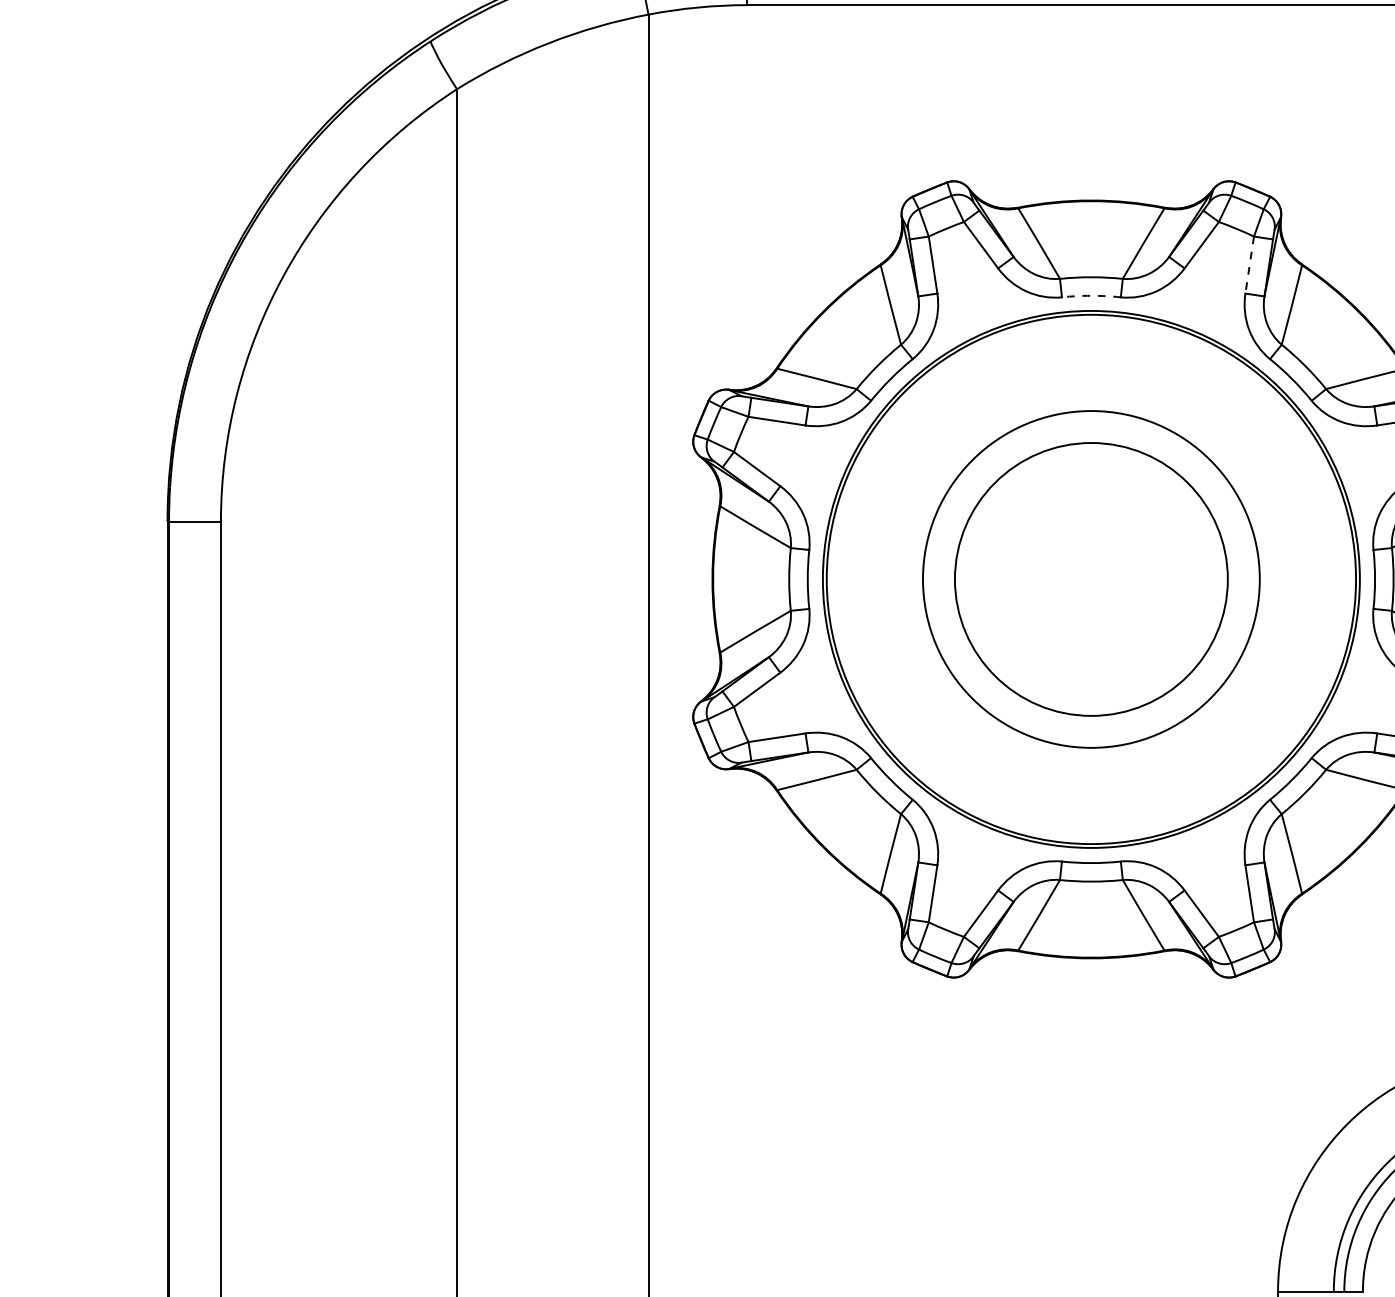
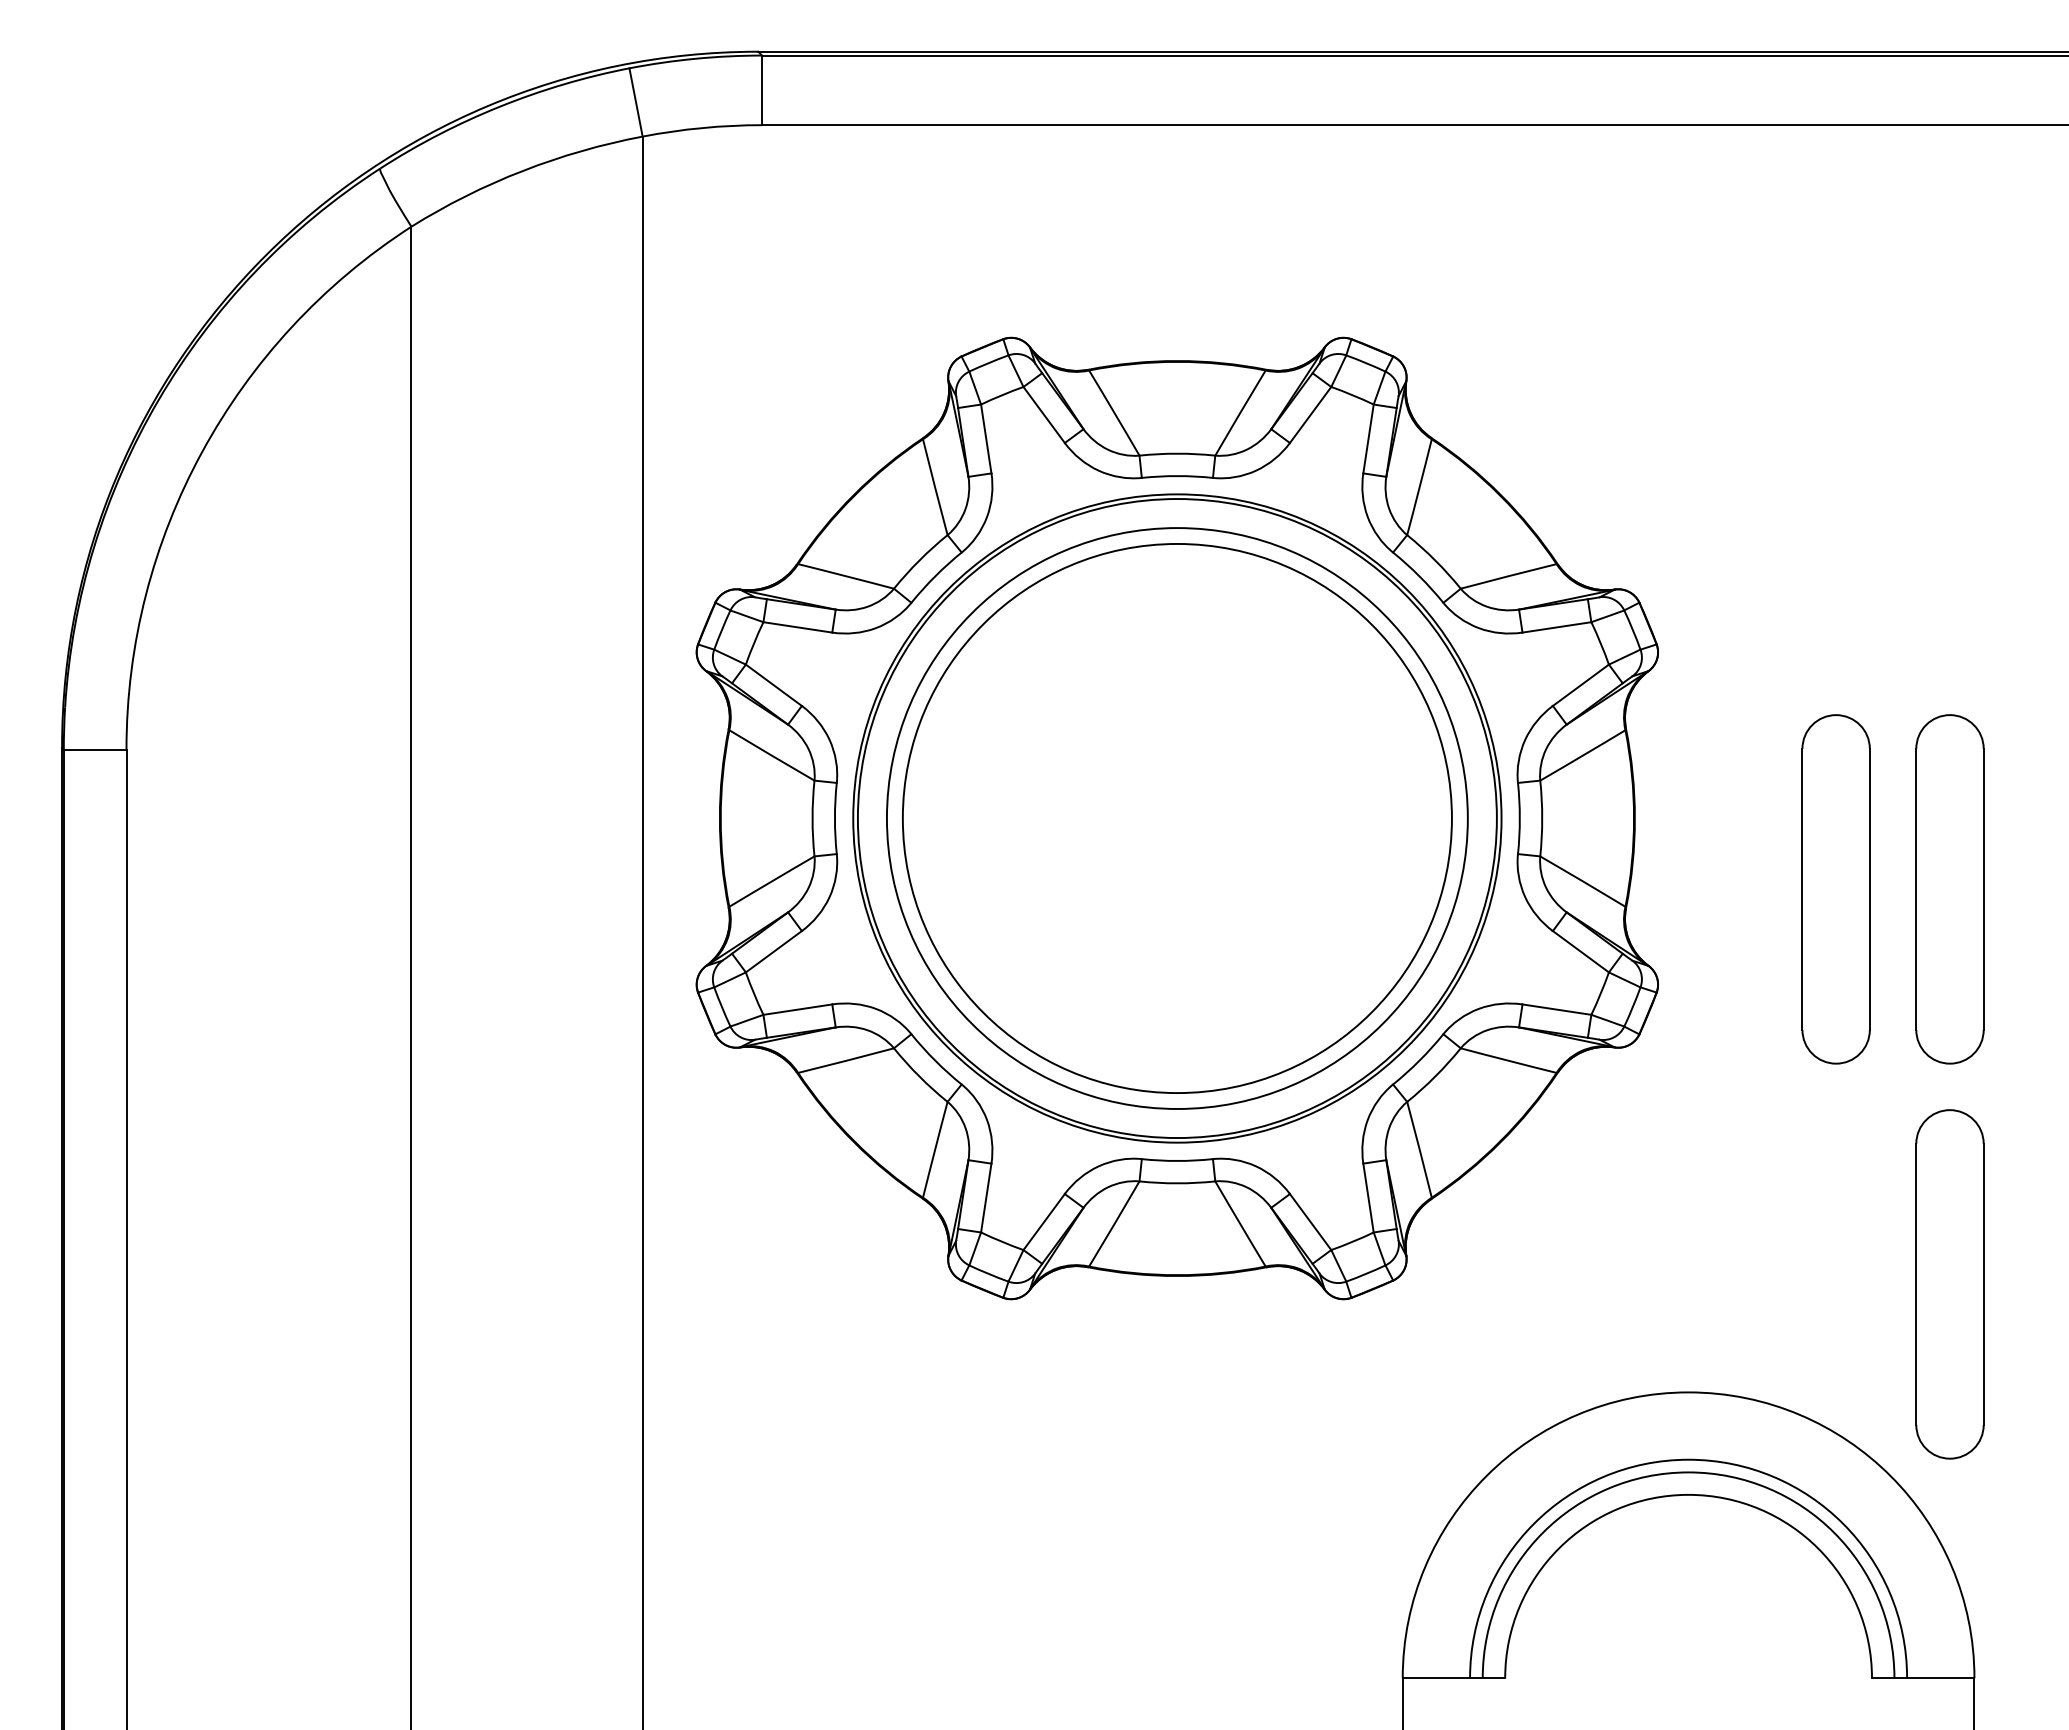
line: (1249, 264) -> (1368, 438), dashed -> solid
arc: (1091, 296) -> (1177, 476), dashed -> solid
circle: (1090, 579) -> (1176, 818), size x1.43
circle: (1090, 579) -> (1176, 818), size x1.67

